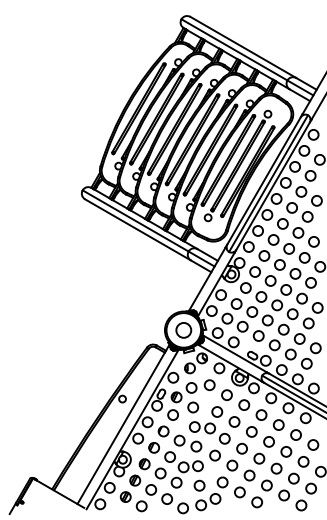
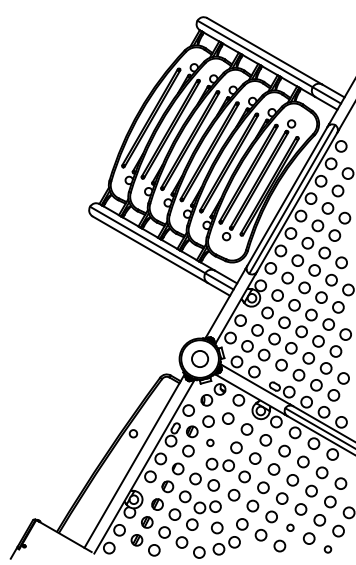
circle: (193, 407) -> (210, 442), size x0.6
circle: (266, 485) -> (290, 527), size x0.6
circle: (300, 505) -> (327, 549), size x0.6

